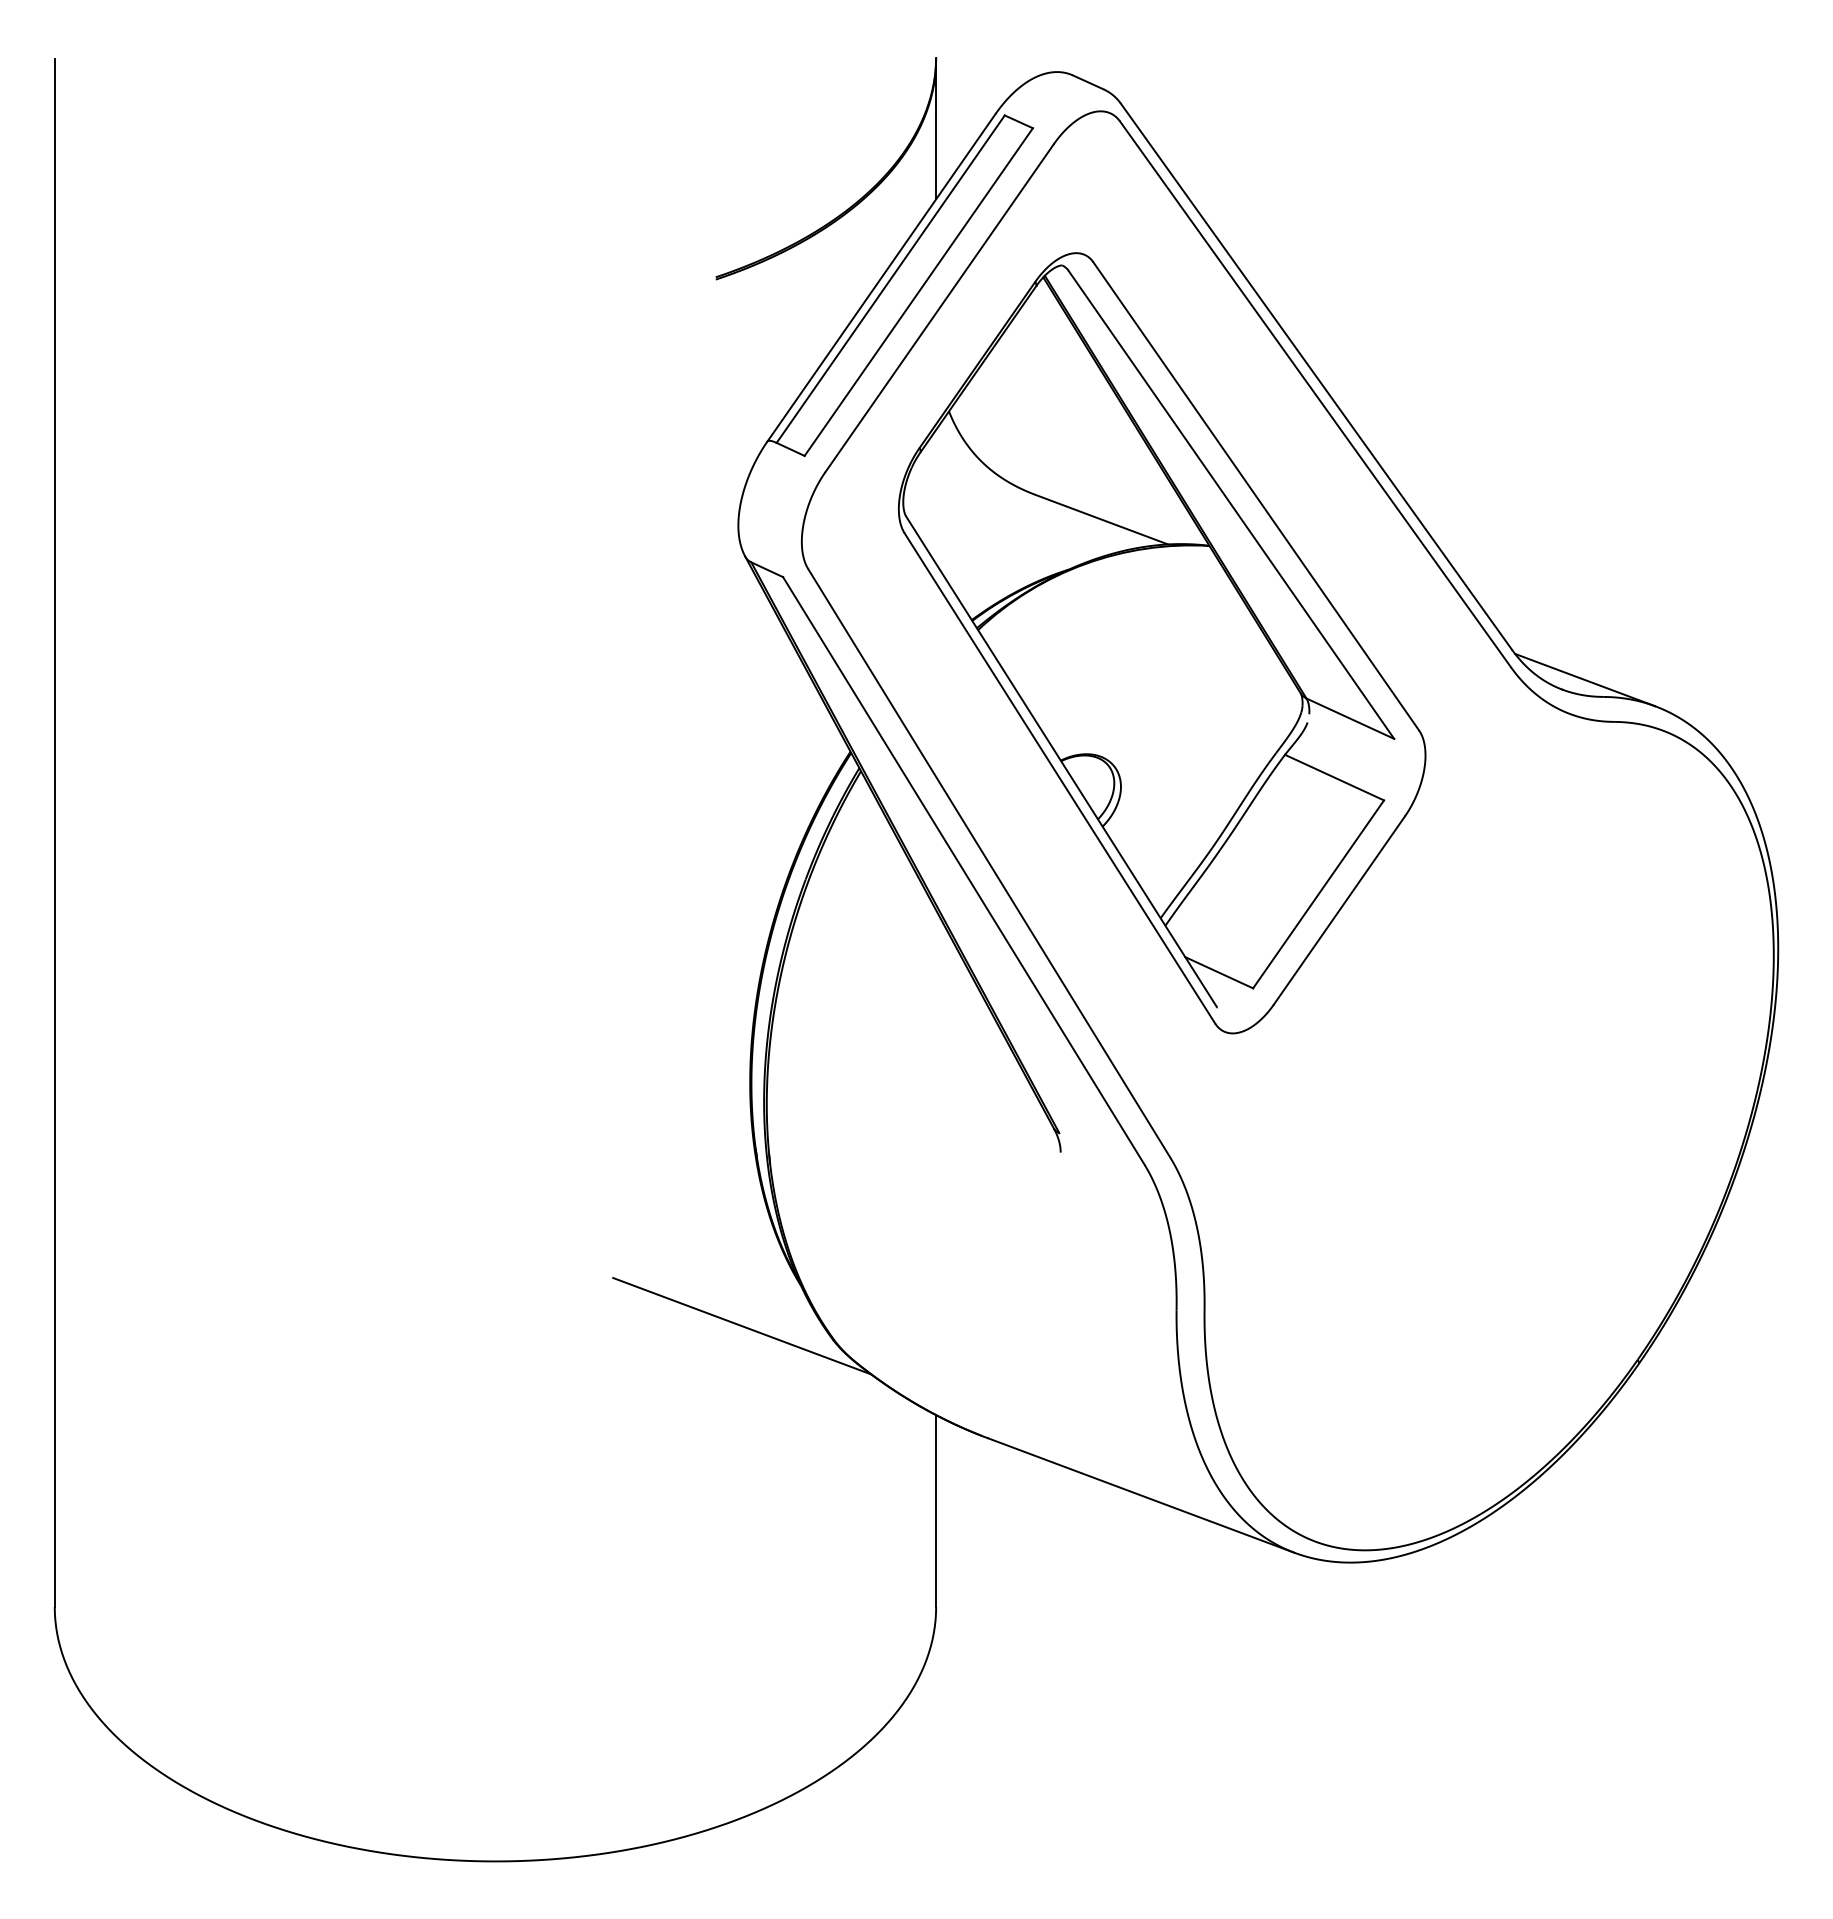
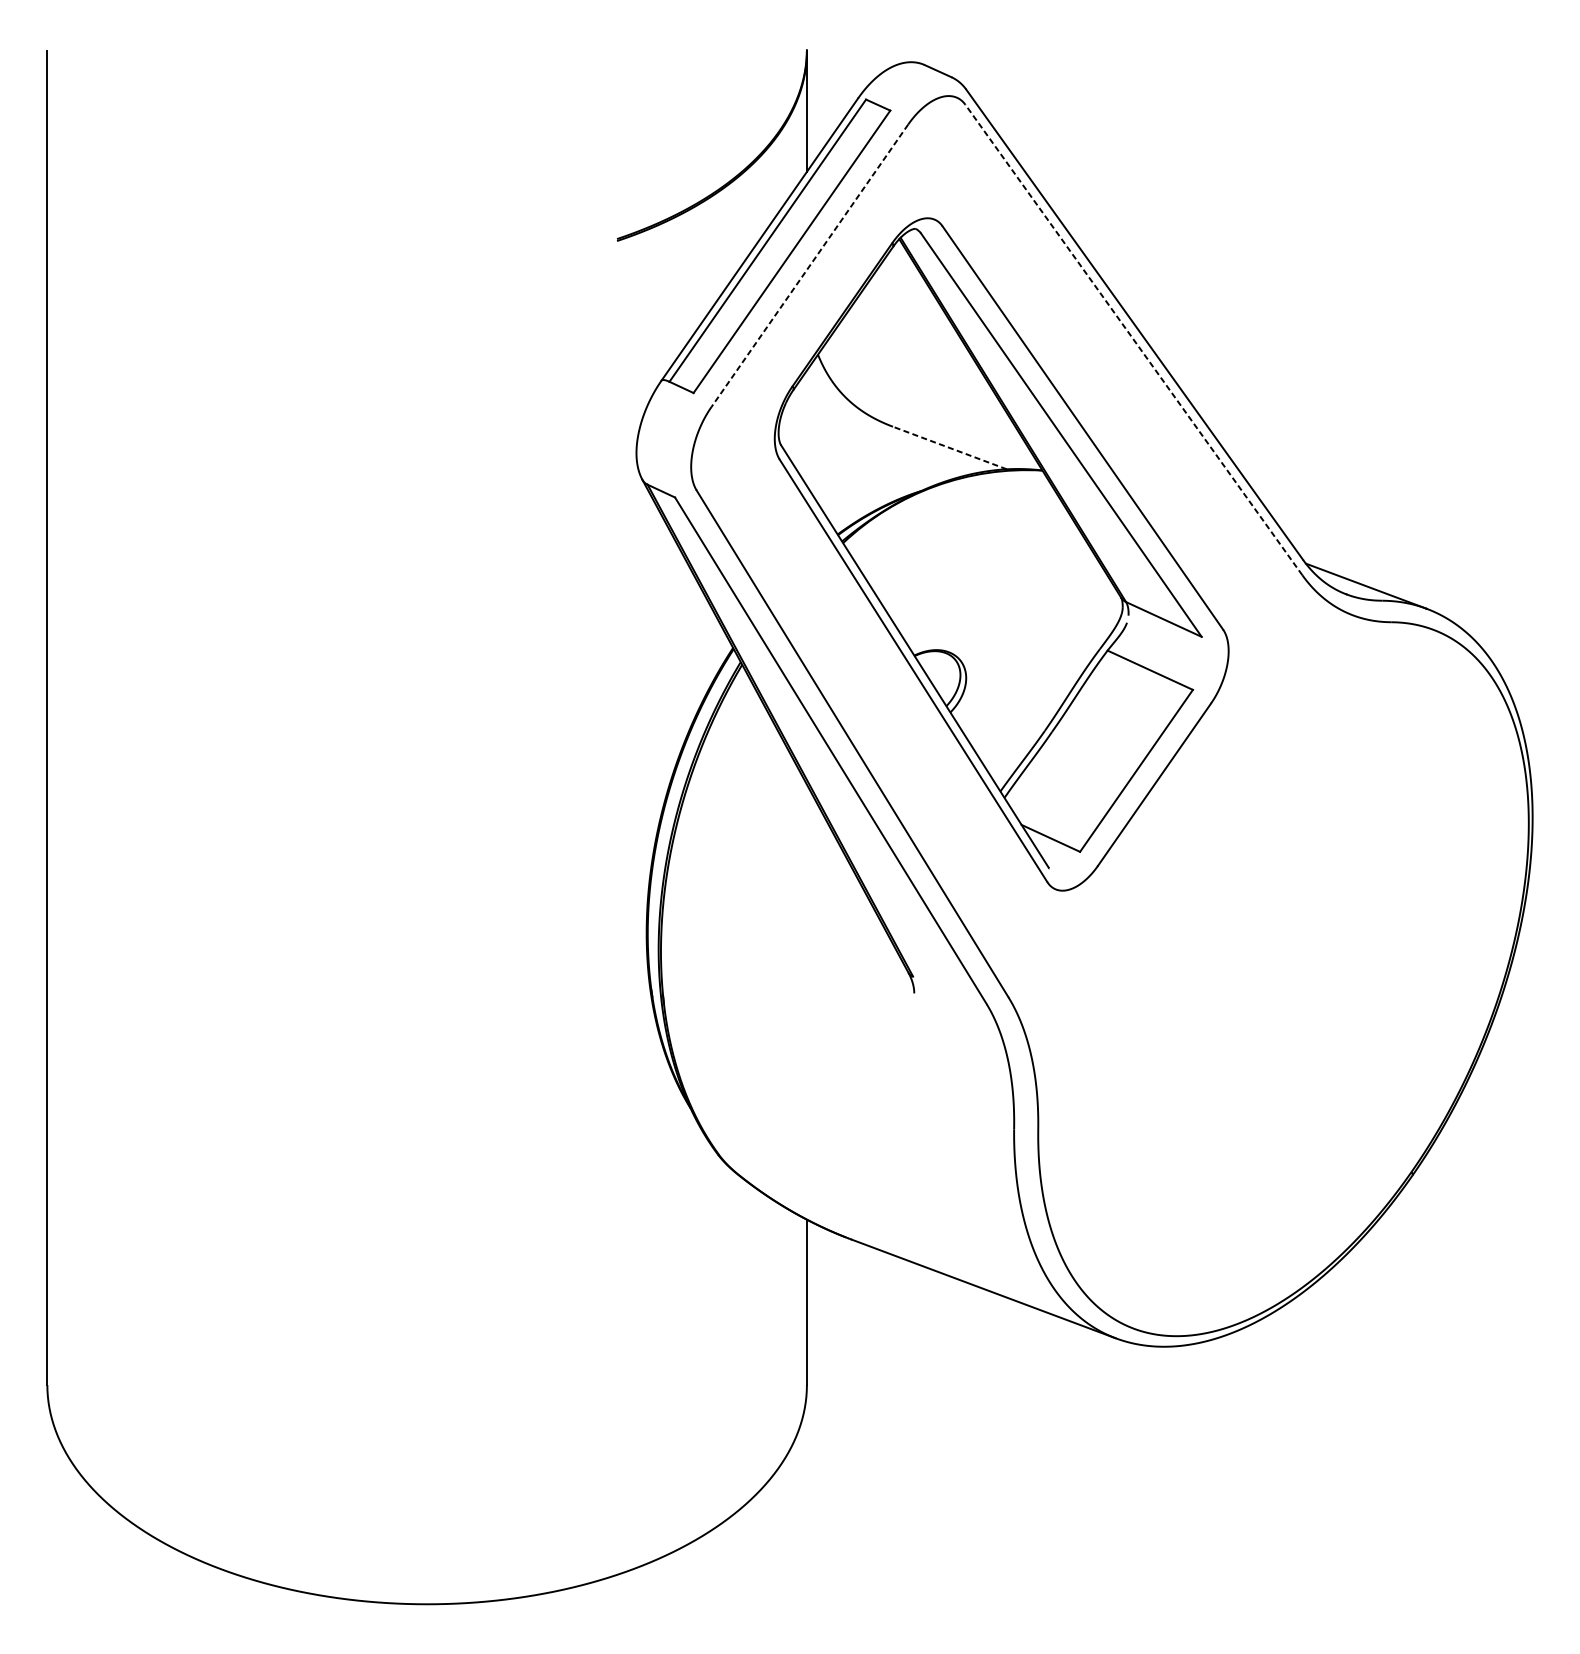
line: (939, 308) -> (809, 265), solid -> dashed
line: (1315, 394) -> (1133, 340), solid -> dashed
line: (1102, 519) -> (950, 447), solid -> dashed
line: (742, 1326) -> (640, 1143), removed

